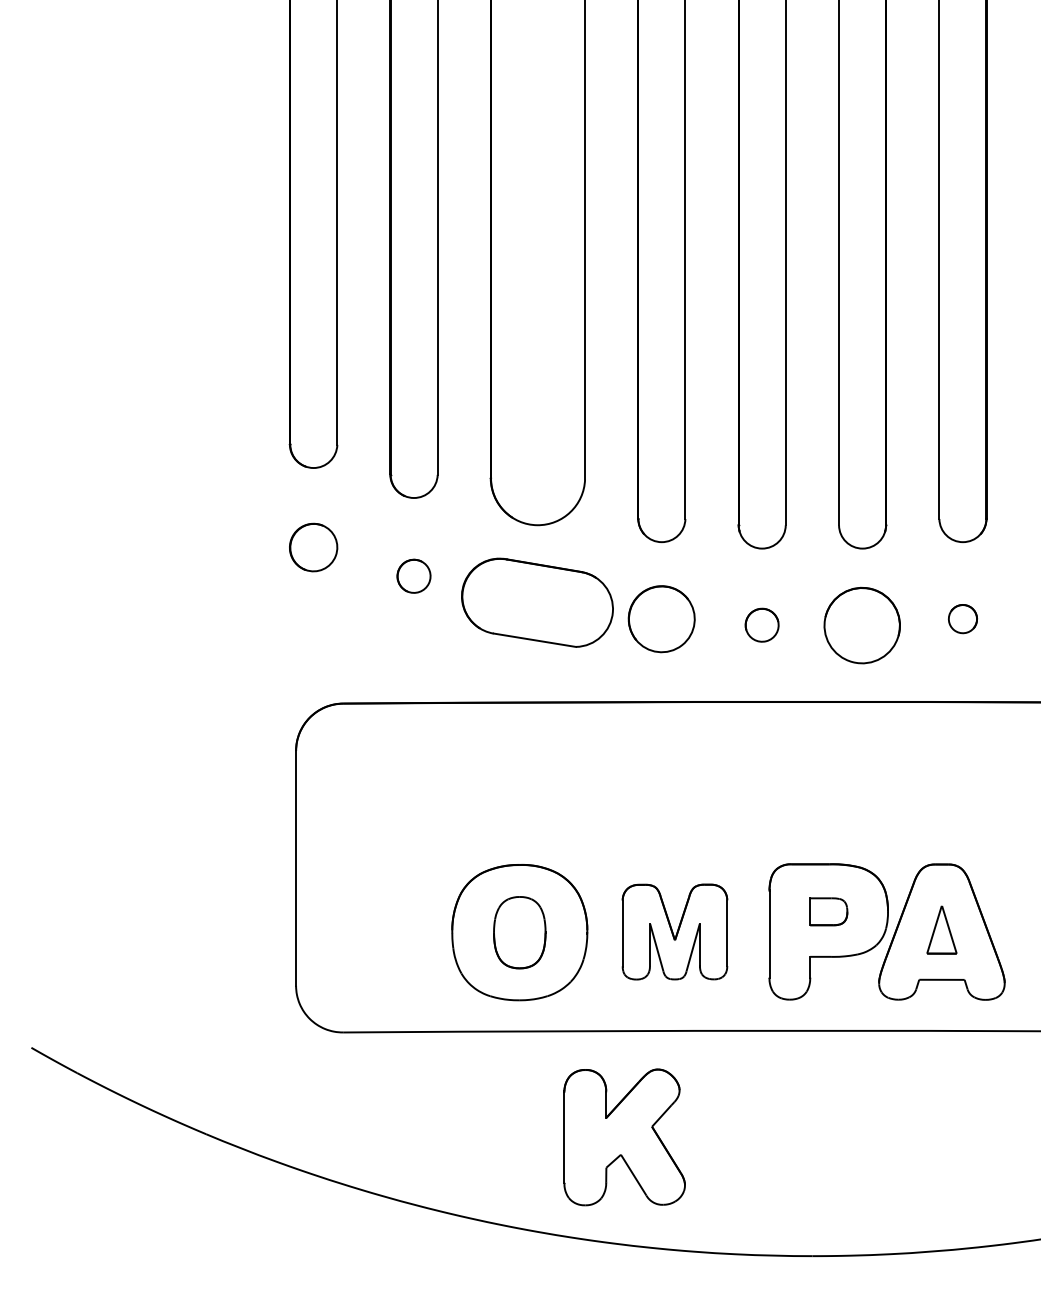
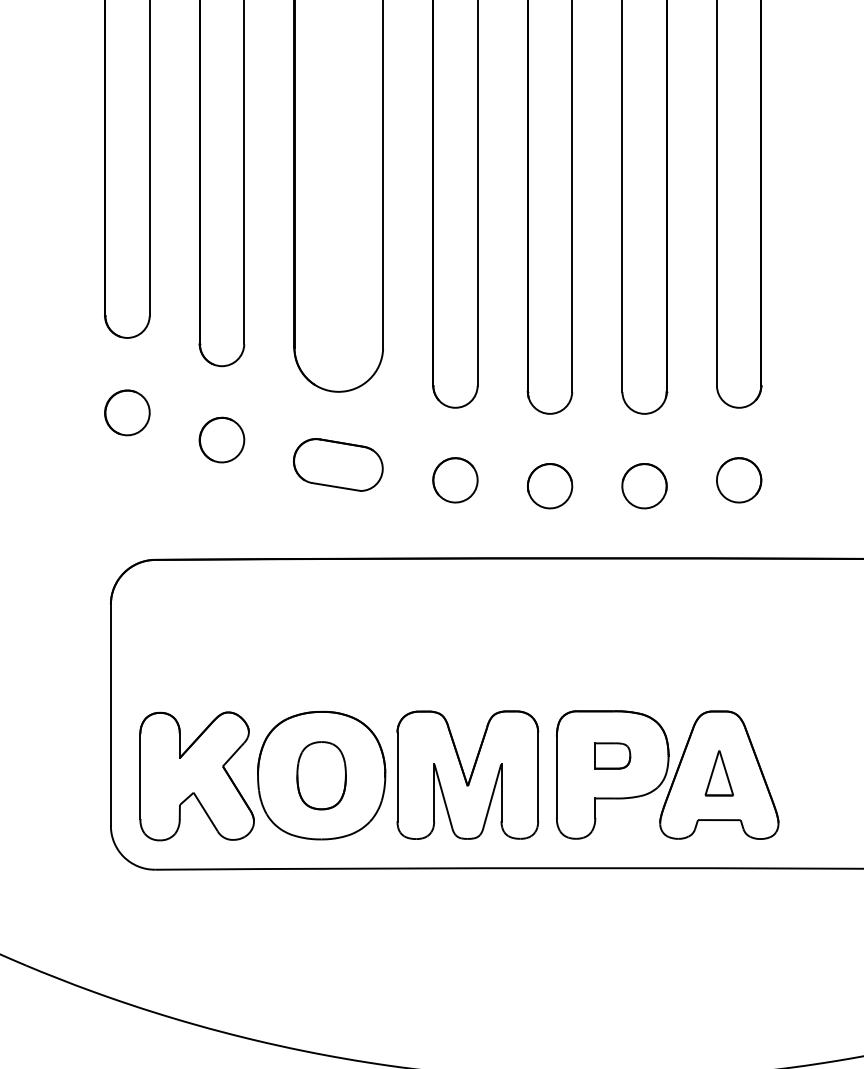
part: (413, 575) -> (221, 439), size x1.43
part: (537, 602) -> (338, 464), size x0.62
part: (661, 618) -> (455, 479), size x0.71
part: (962, 618) -> (738, 479), size x1.67
part: (761, 624) -> (549, 485), size x1.43
part: (862, 624) -> (644, 485), size x0.62
part: (674, 931) -> (467, 774), size x1.43
part: (624, 1137) -> (197, 776), moved

